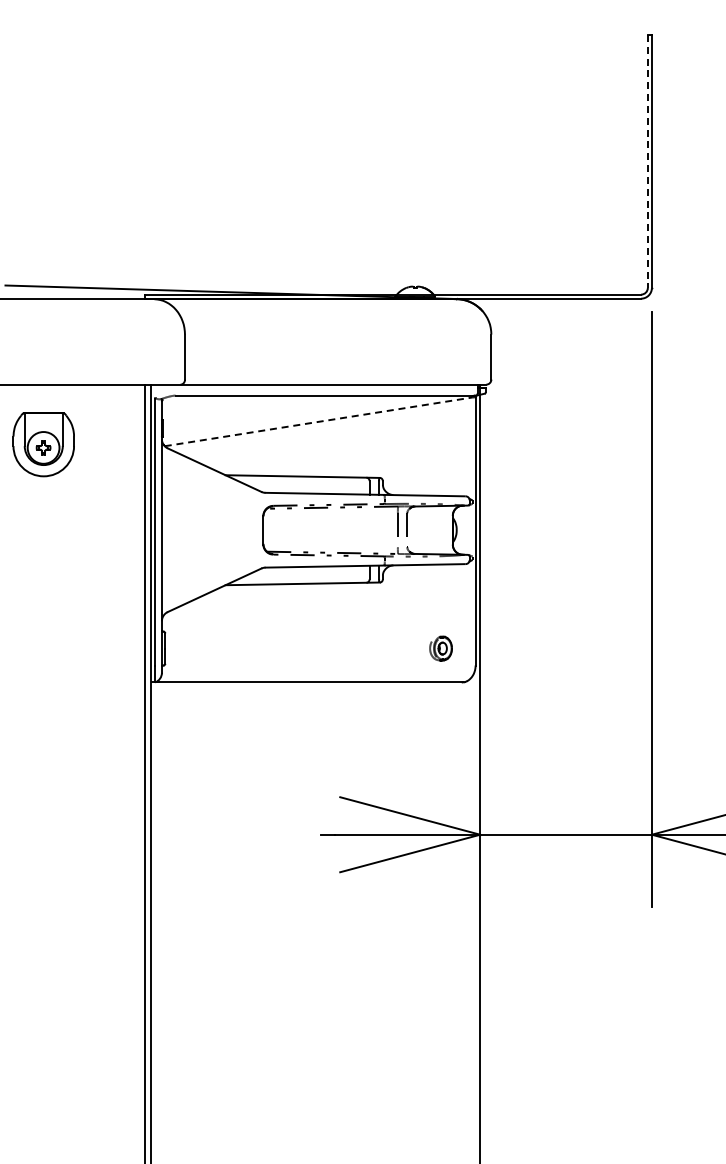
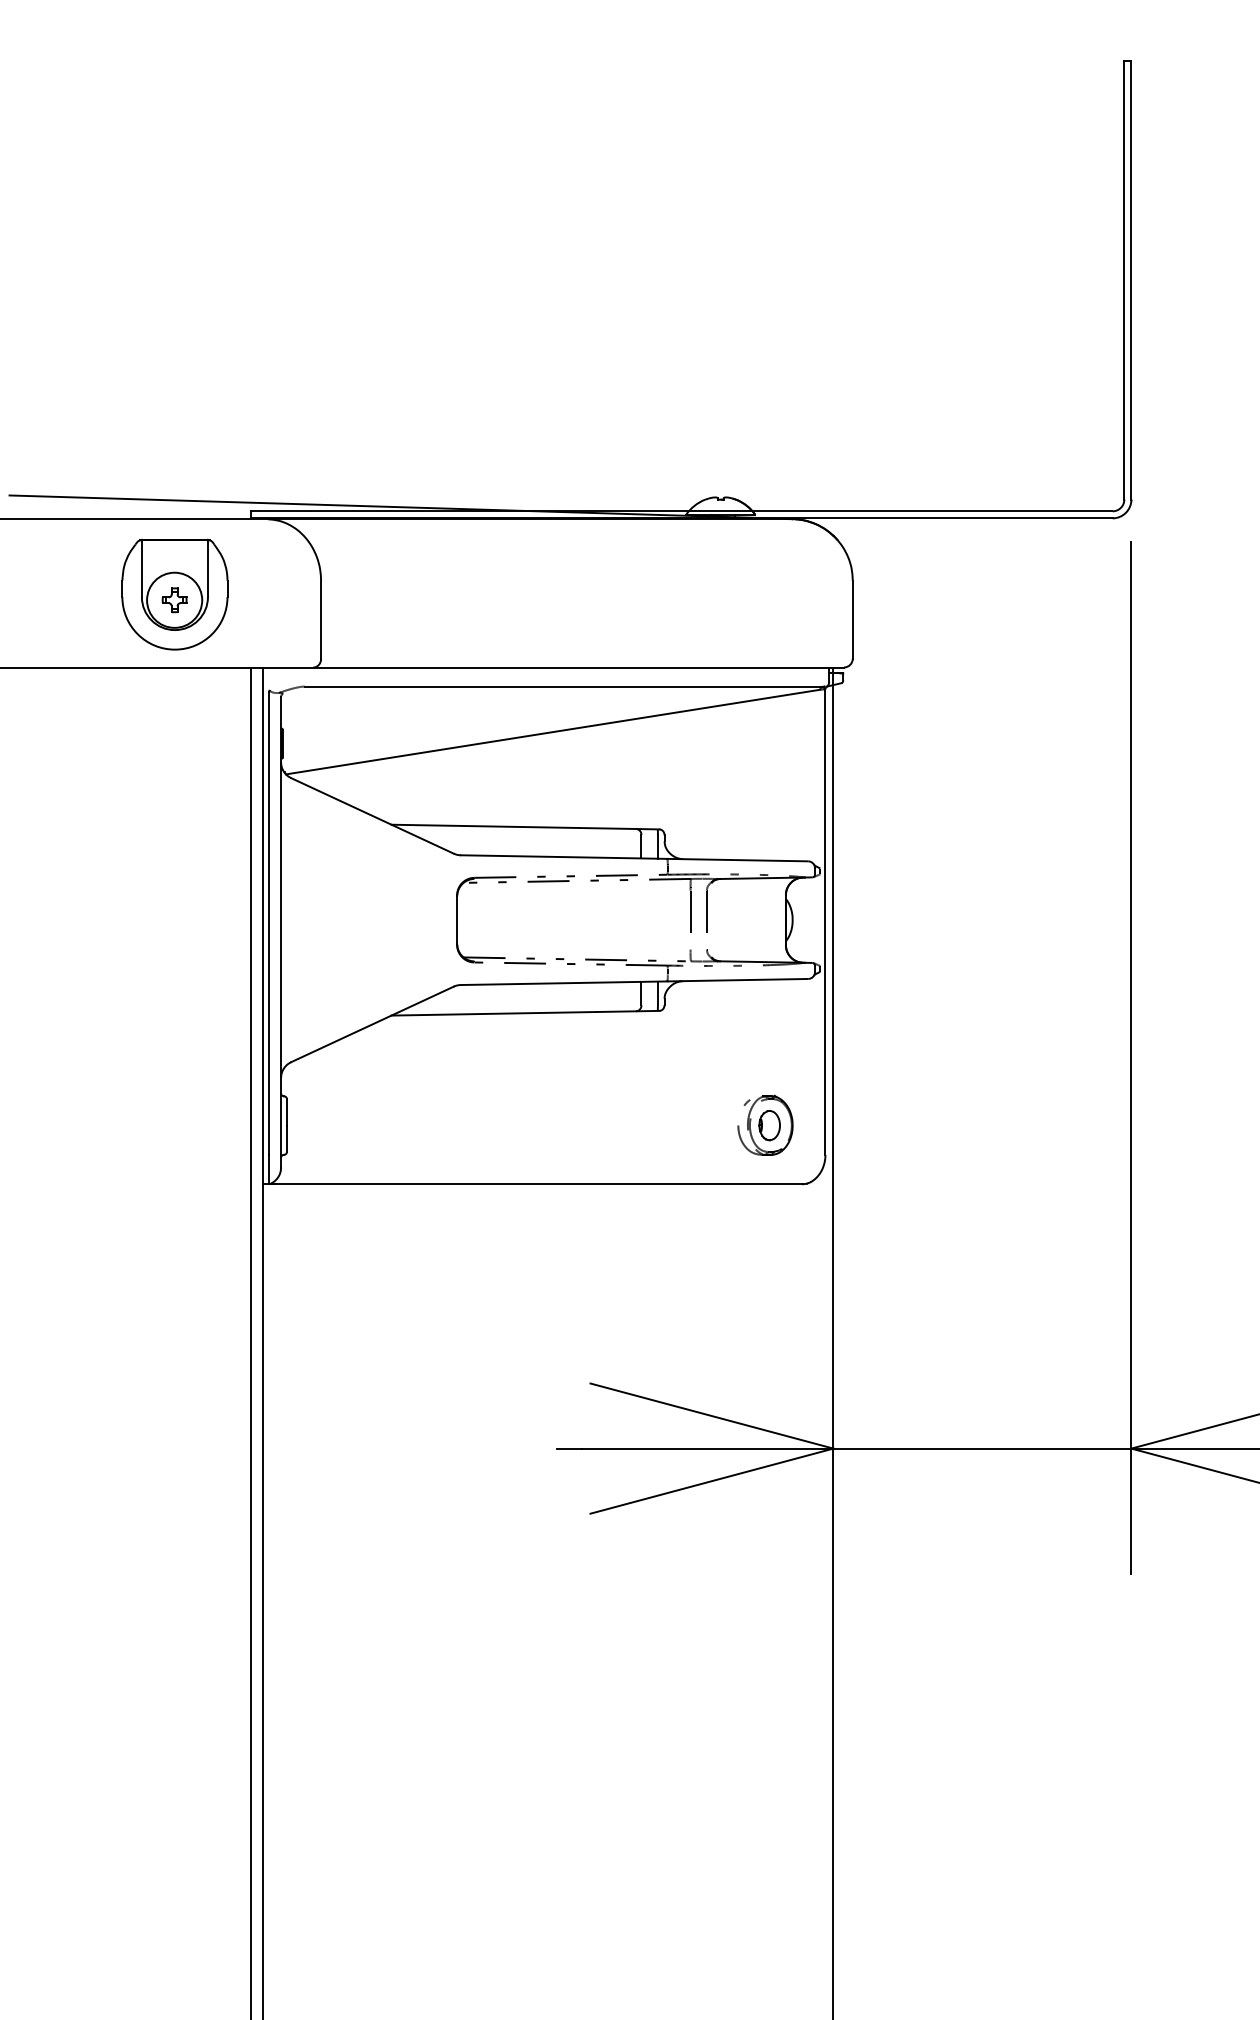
line: (647, 161) -> (1123, 280), dashed -> solid
line: (318, 421) -> (552, 731), dashed -> solid
part: (43, 444) -> (174, 594), moved
part: (440, 648) -> (764, 1125), size x1.43

